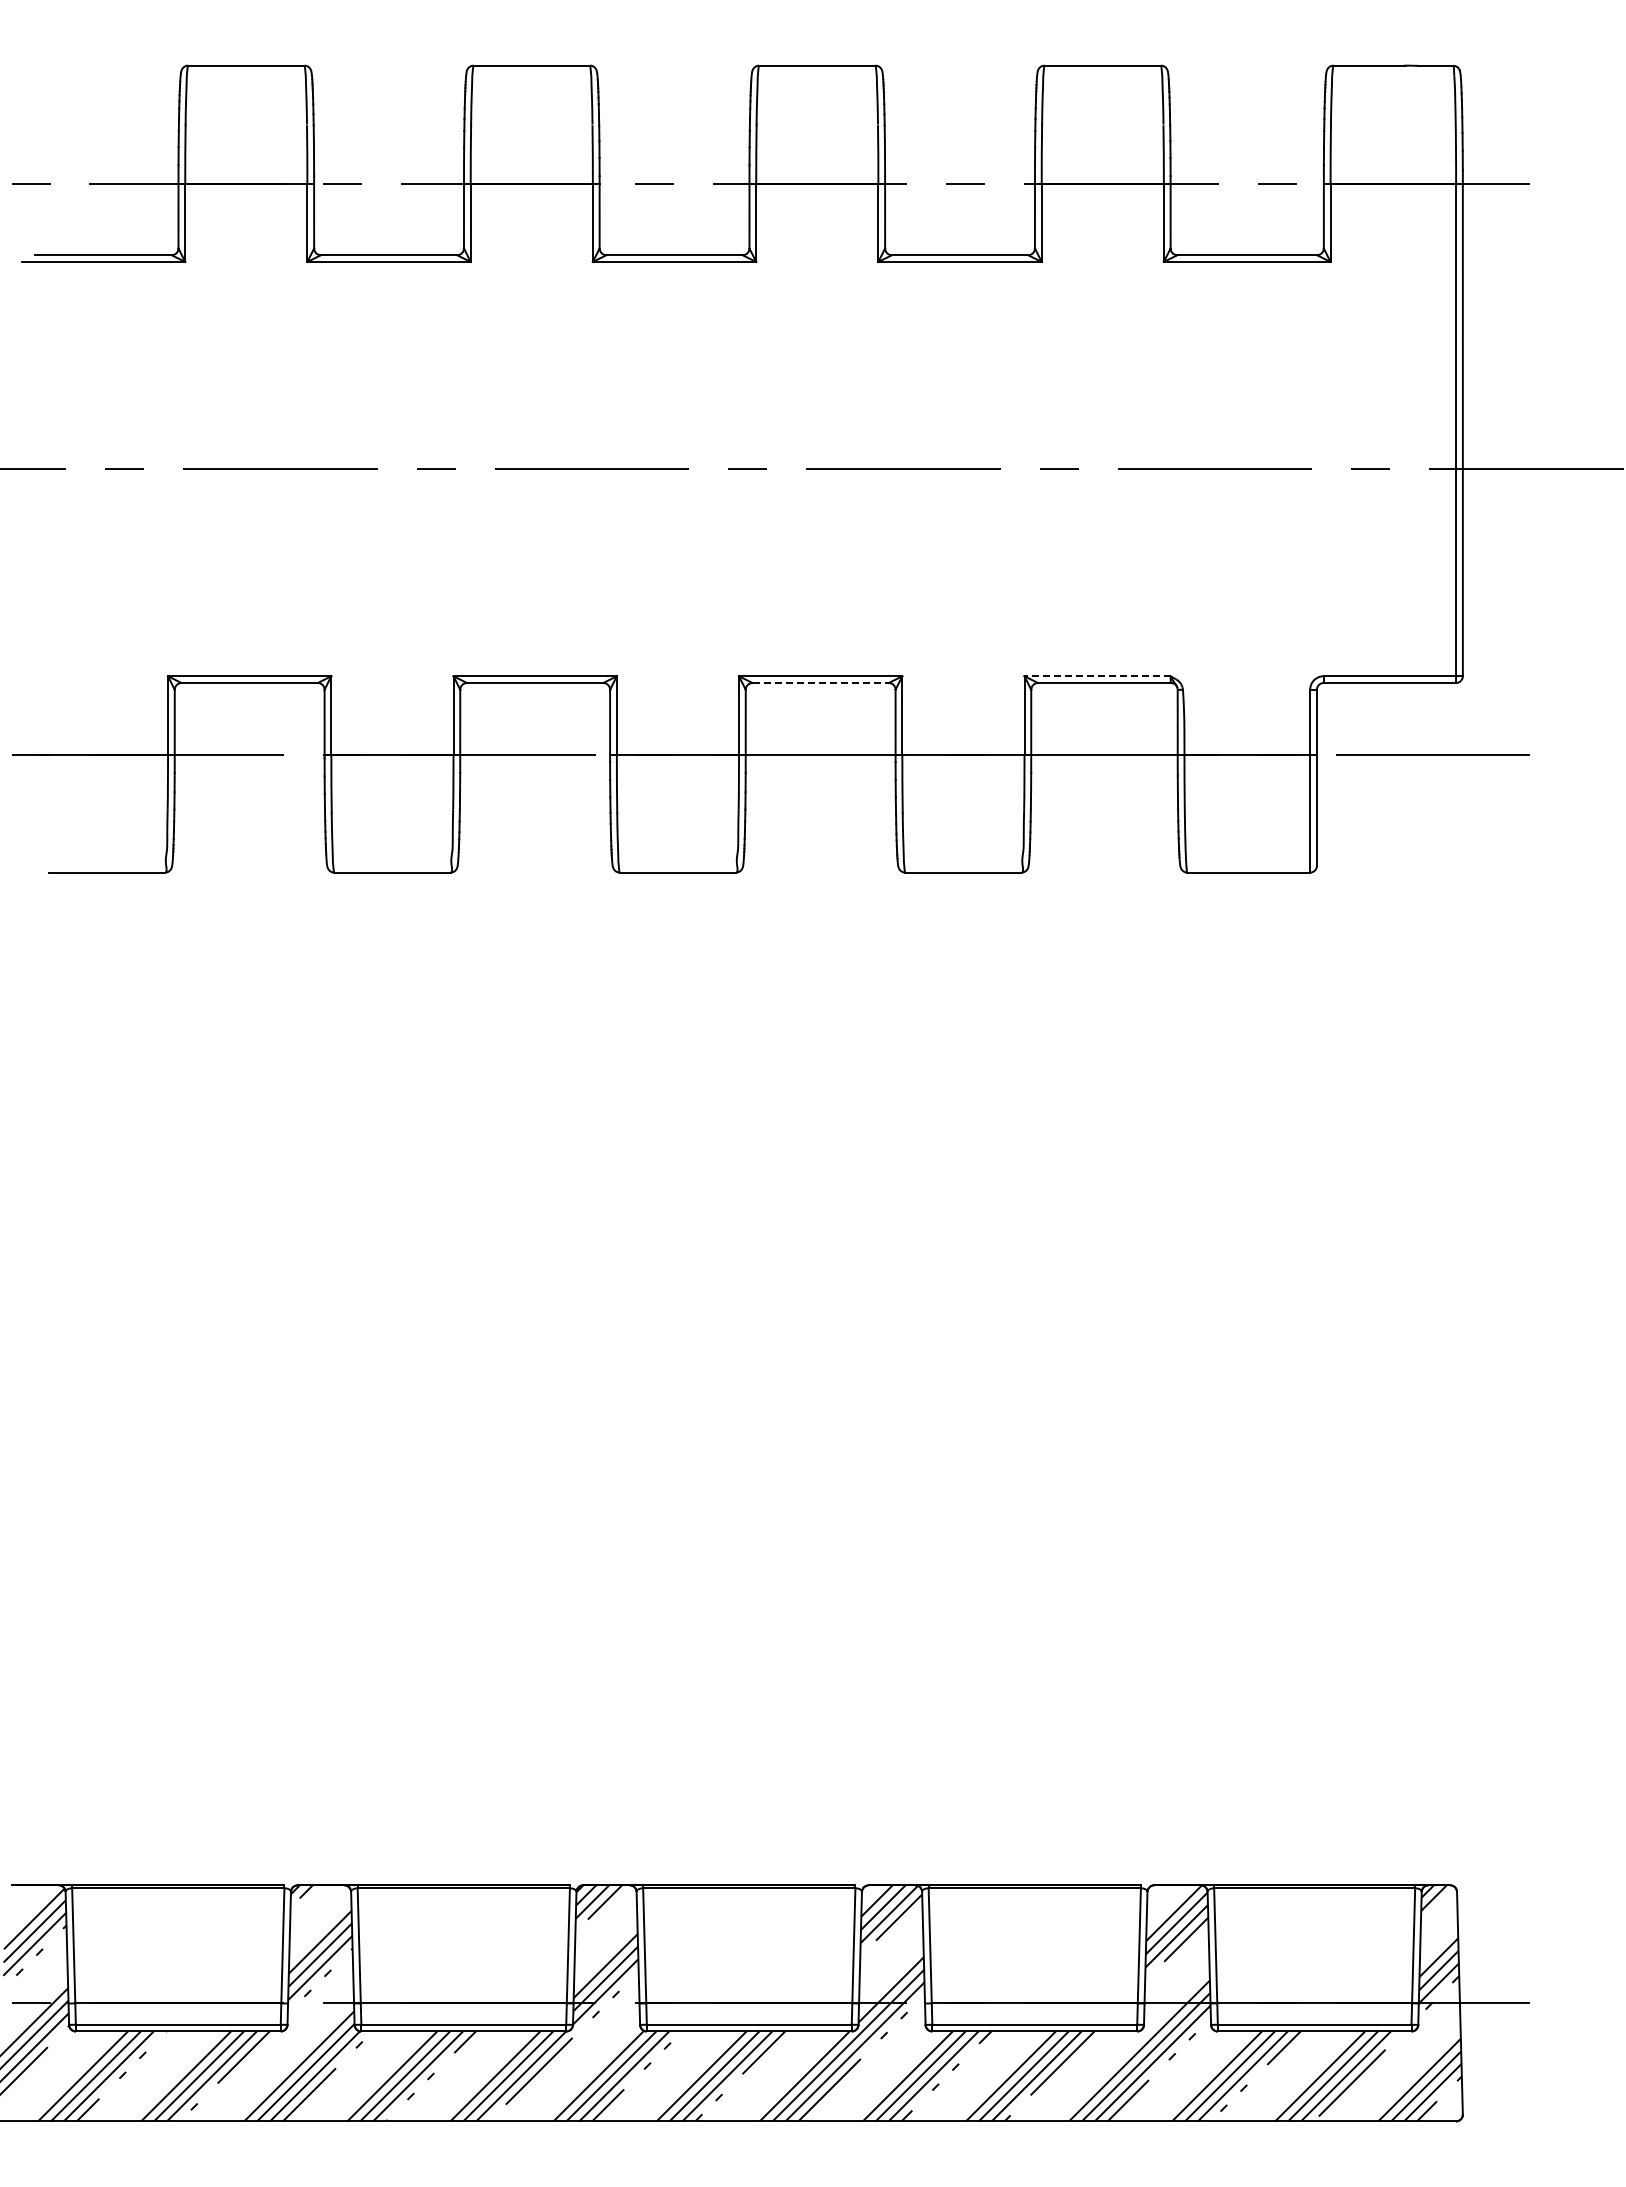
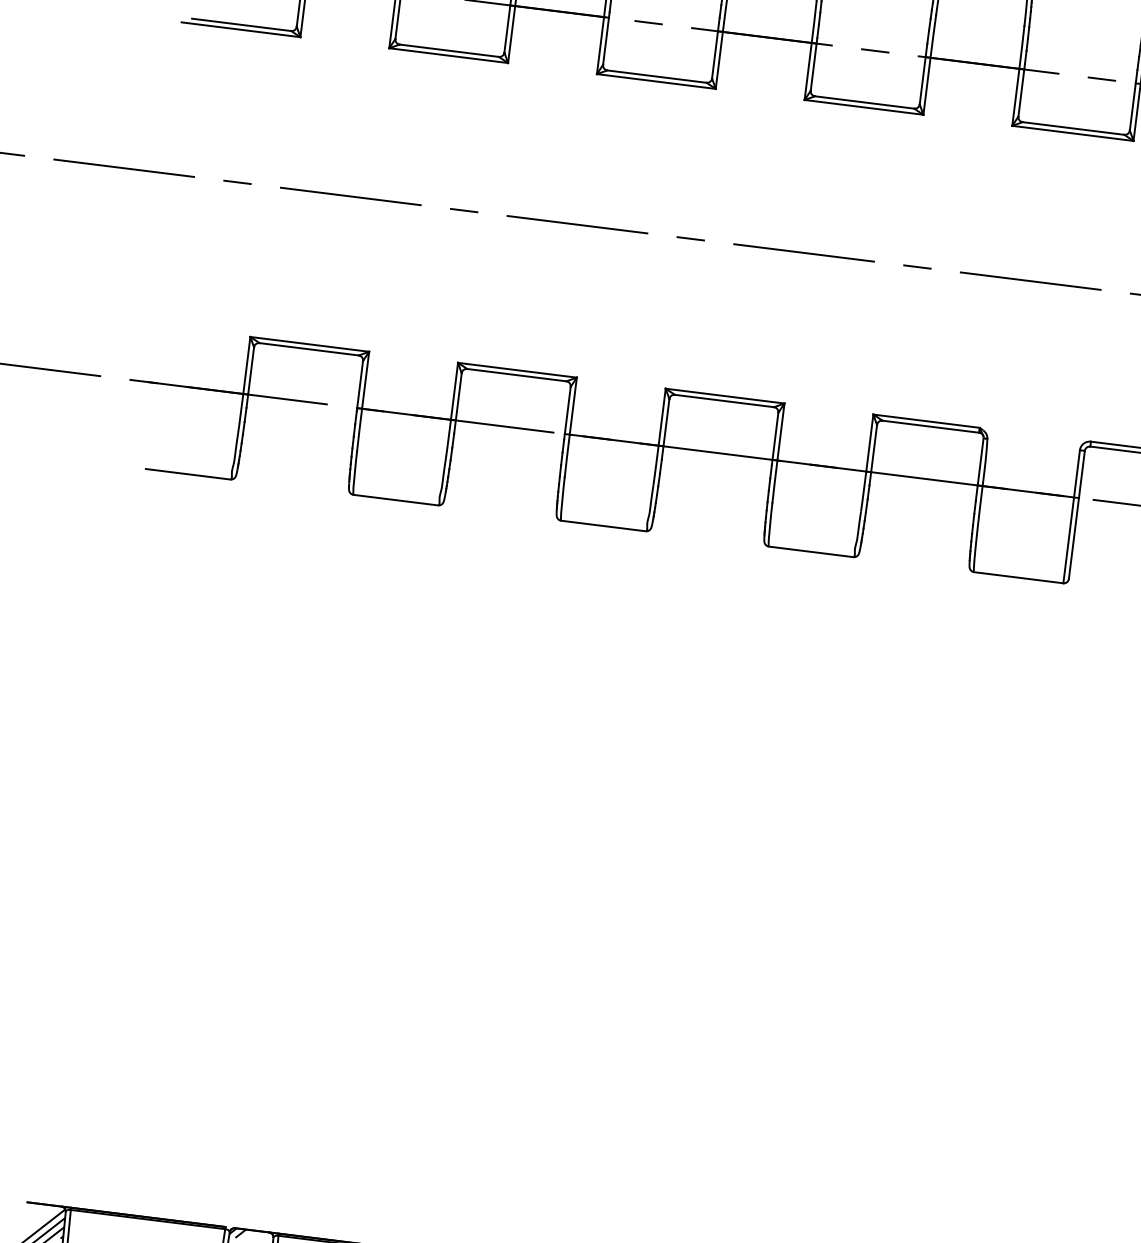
line: (1097, 676) -> (926, 421), dashed -> solid
line: (821, 683) -> (725, 401), dashed -> solid

